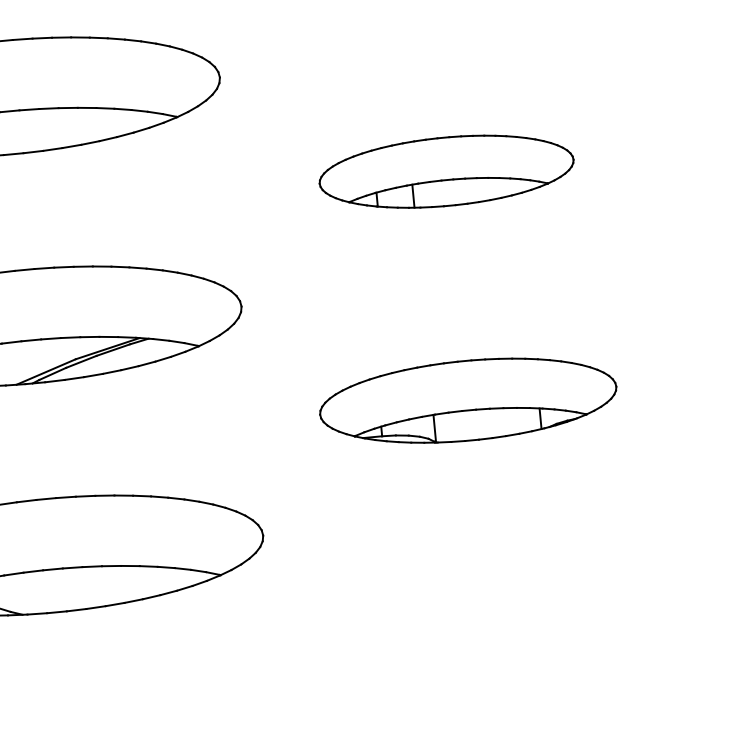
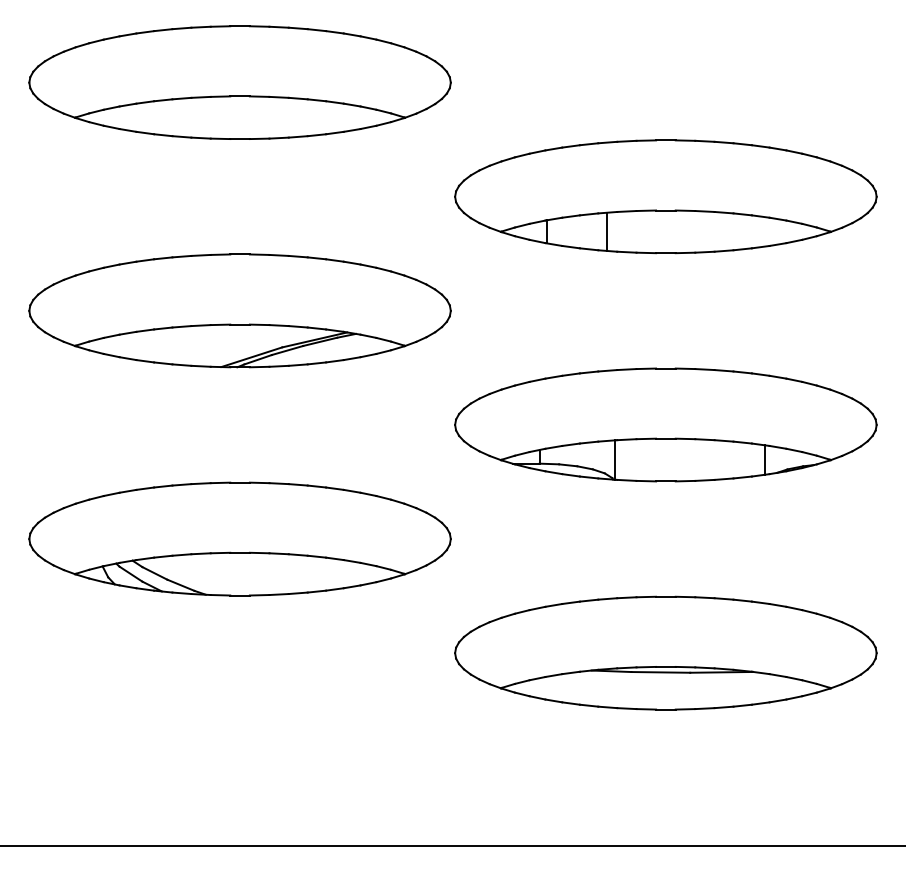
part: (446, 171) -> (665, 196), size x1.67
part: (467, 400) -> (665, 424), size x1.43
part: (489, 629) -> (665, 652), added

